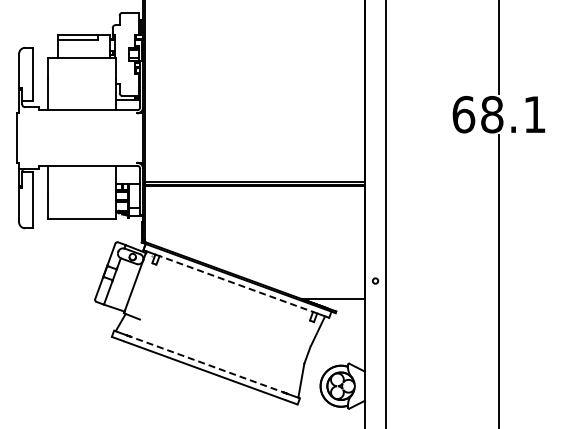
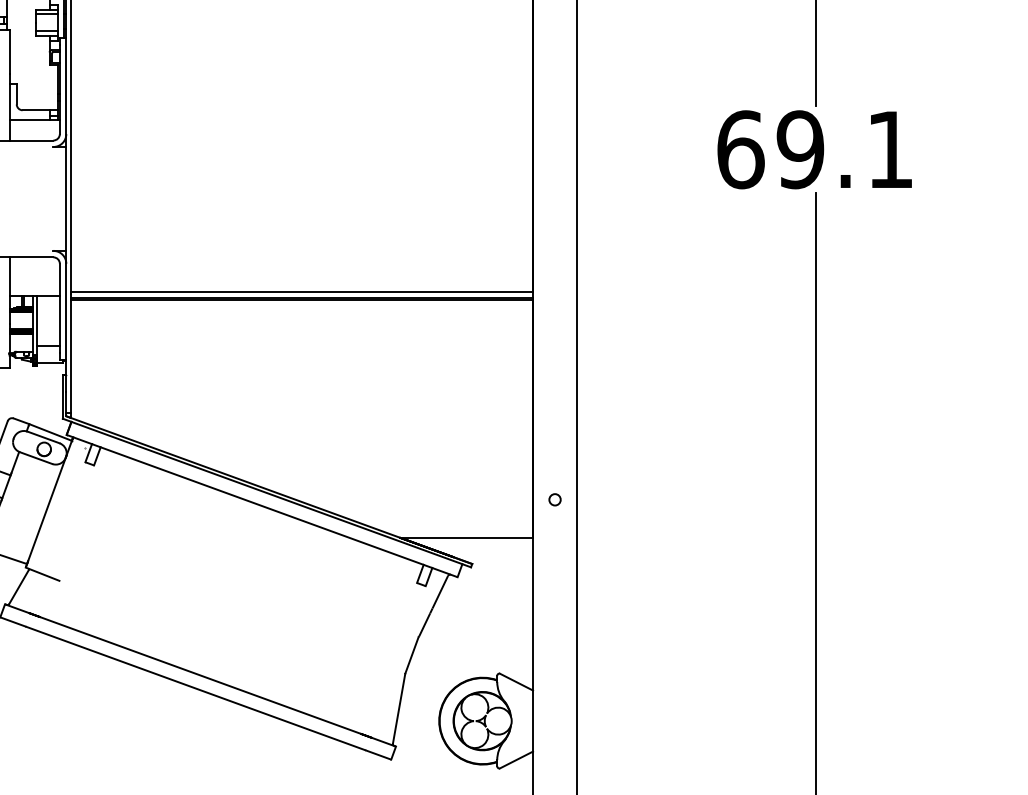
text: (492, 114) -> (801, 149), 68.1 -> 69.1
line: (236, 284) -> (262, 507), dashed -> solid
line: (207, 364) -> (201, 675), dashed -> solid

